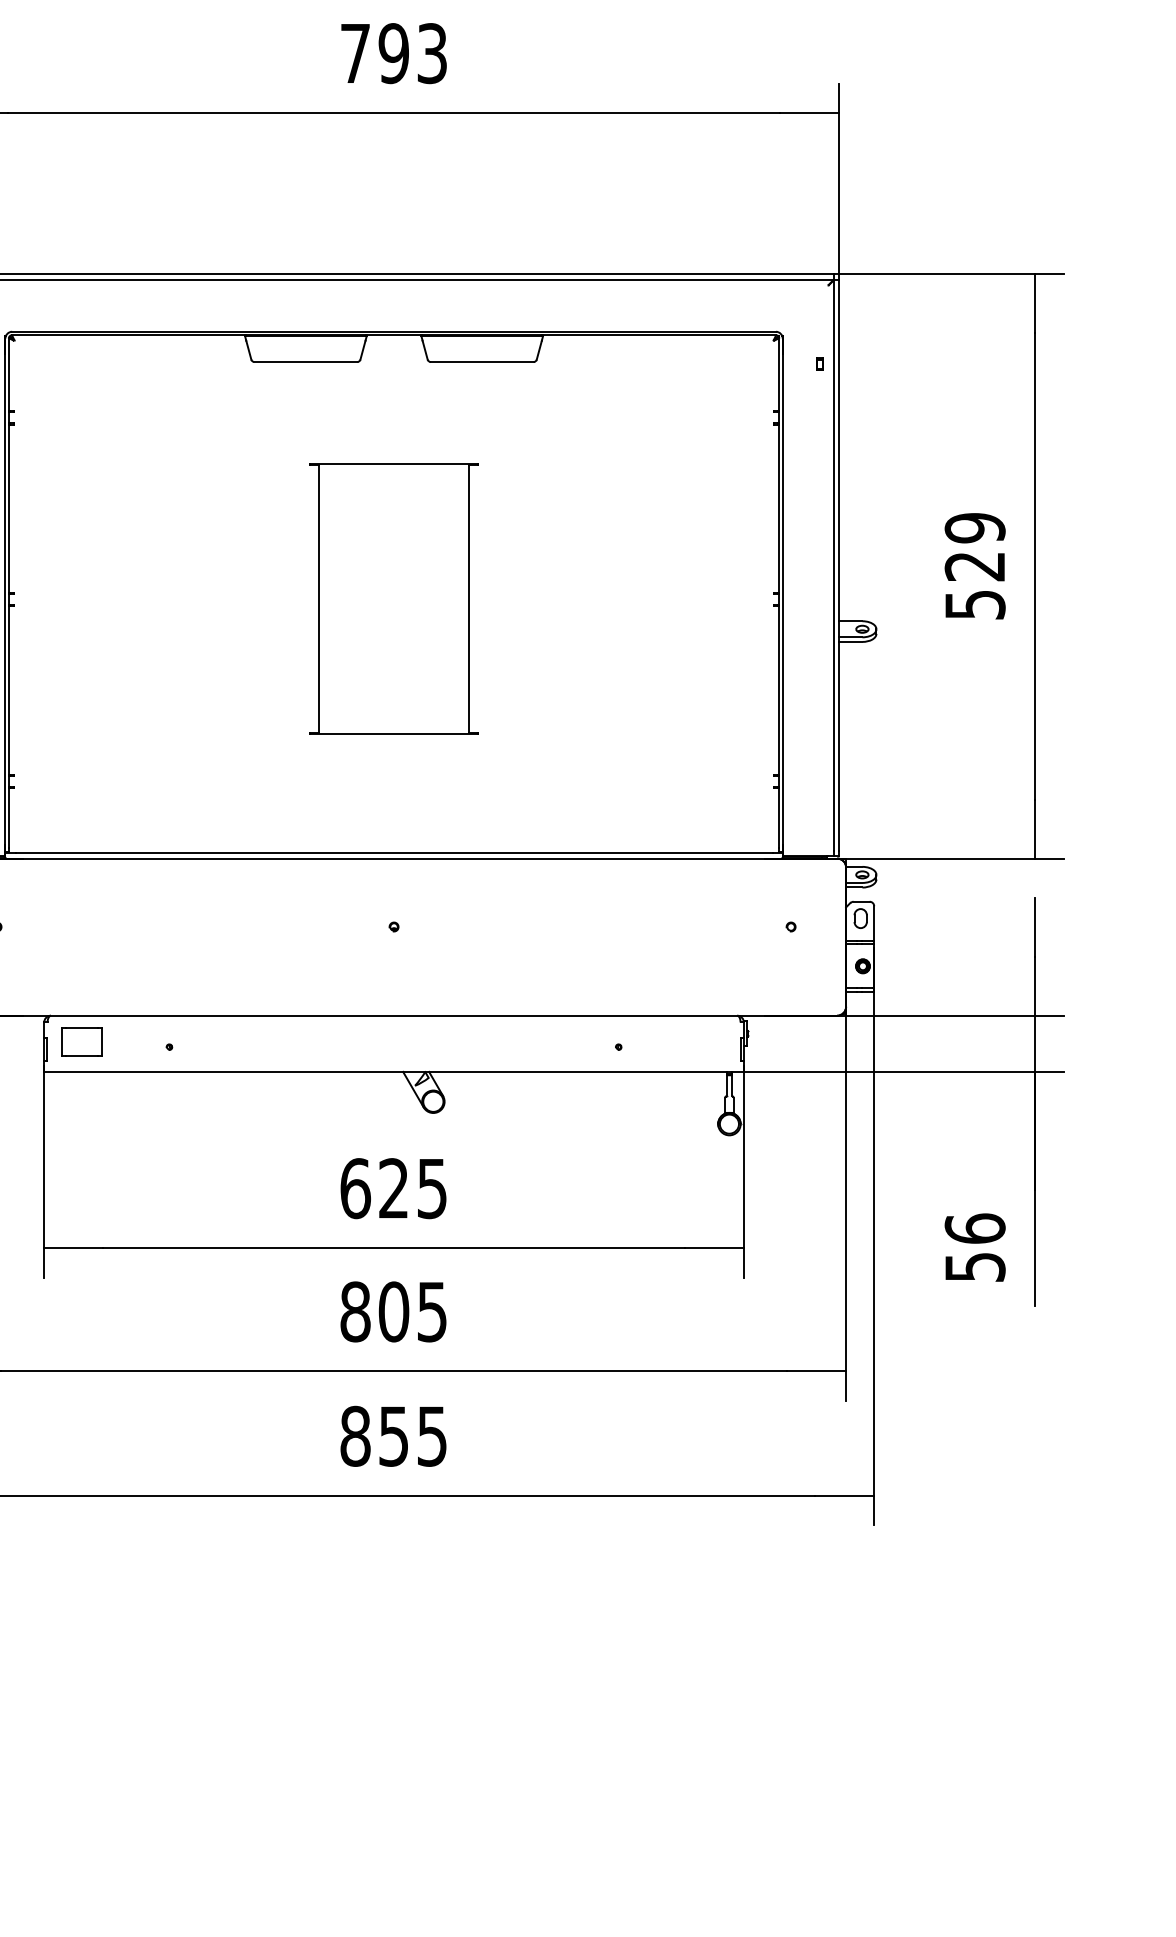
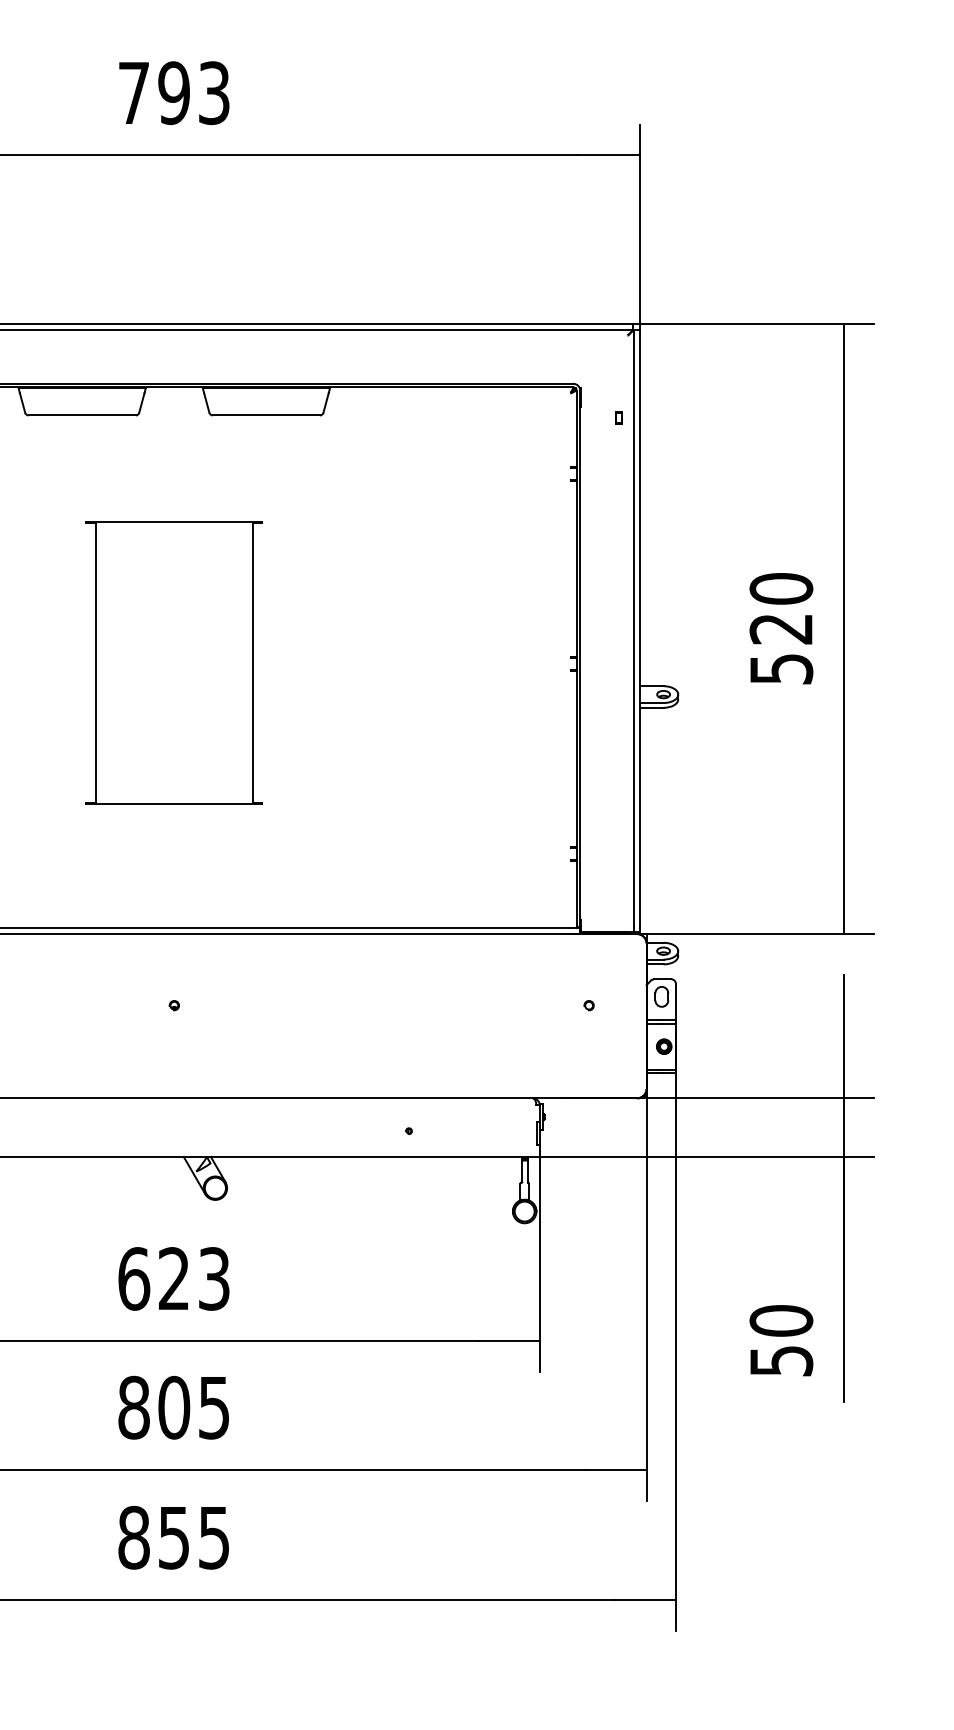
text: (974, 527) -> (780, 588), 529 -> 520
text: (432, 1188) -> (214, 1278), 625 -> 623
text: (974, 1228) -> (780, 1320), 56 -> 50

